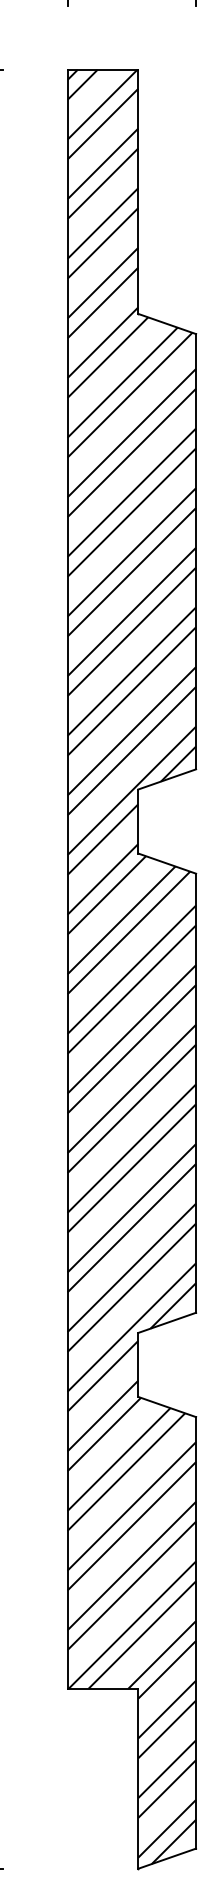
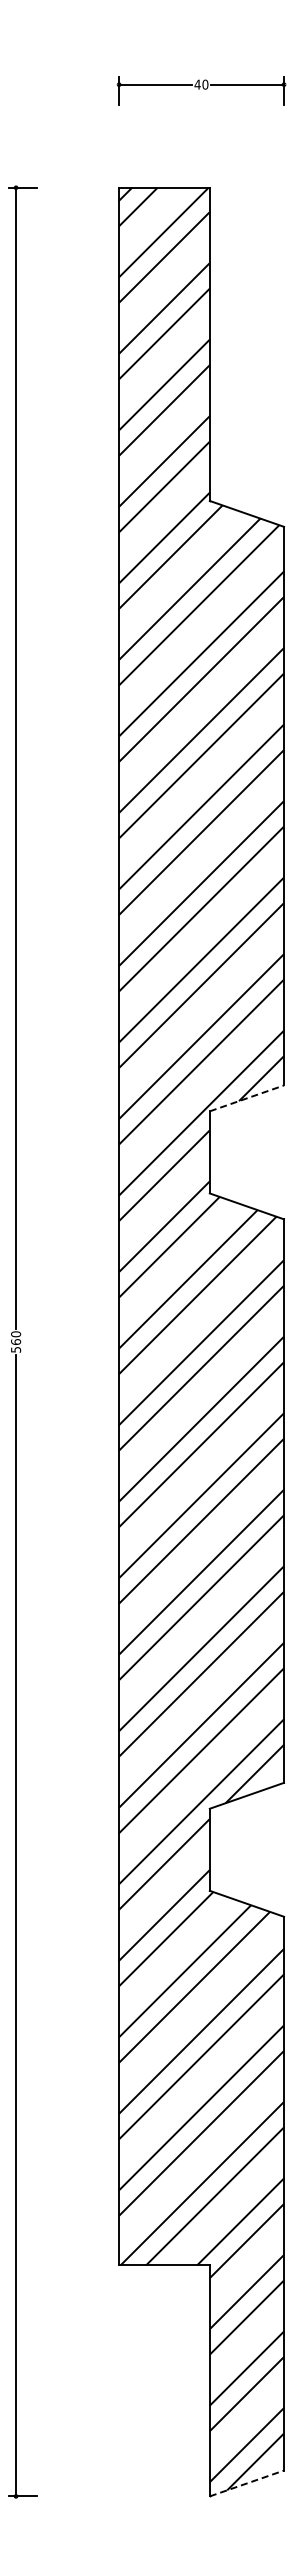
line: (167, 779) -> (247, 1098), solid -> dashed
line: (167, 1858) -> (247, 2483), solid -> dashed

